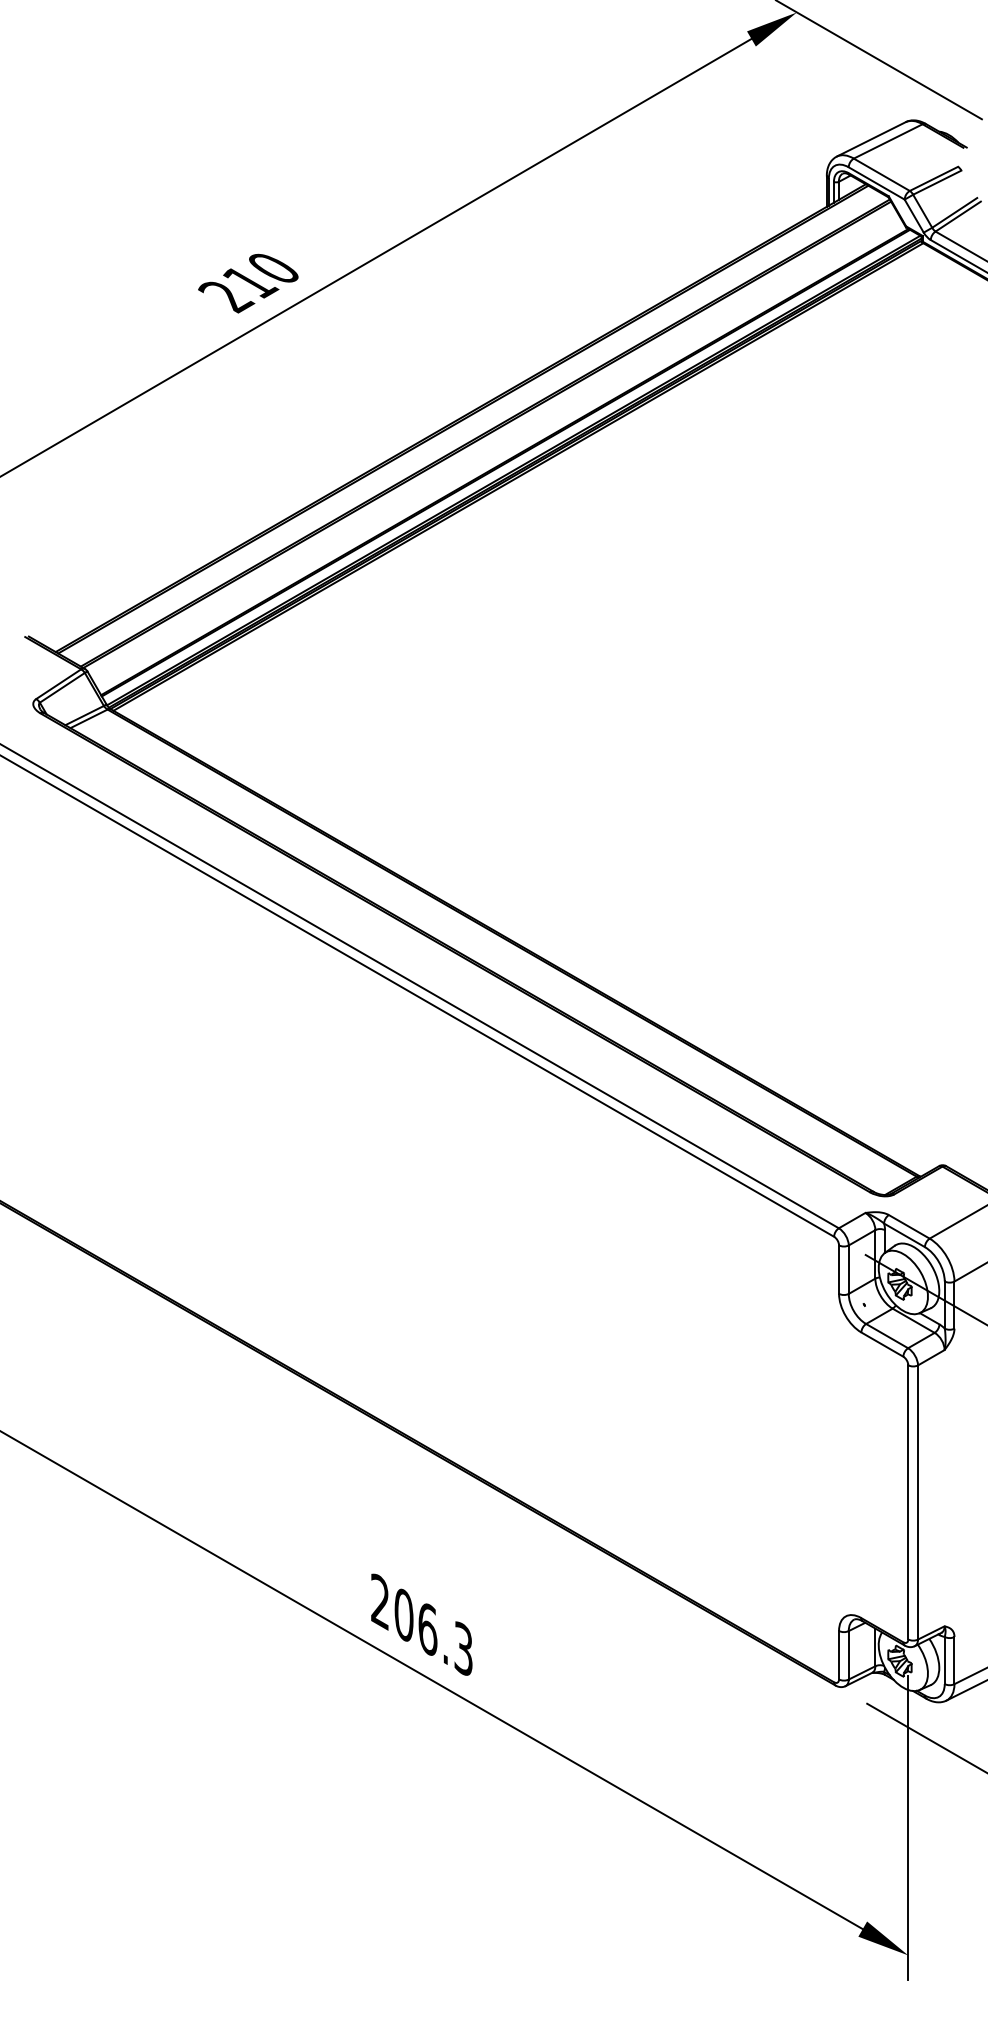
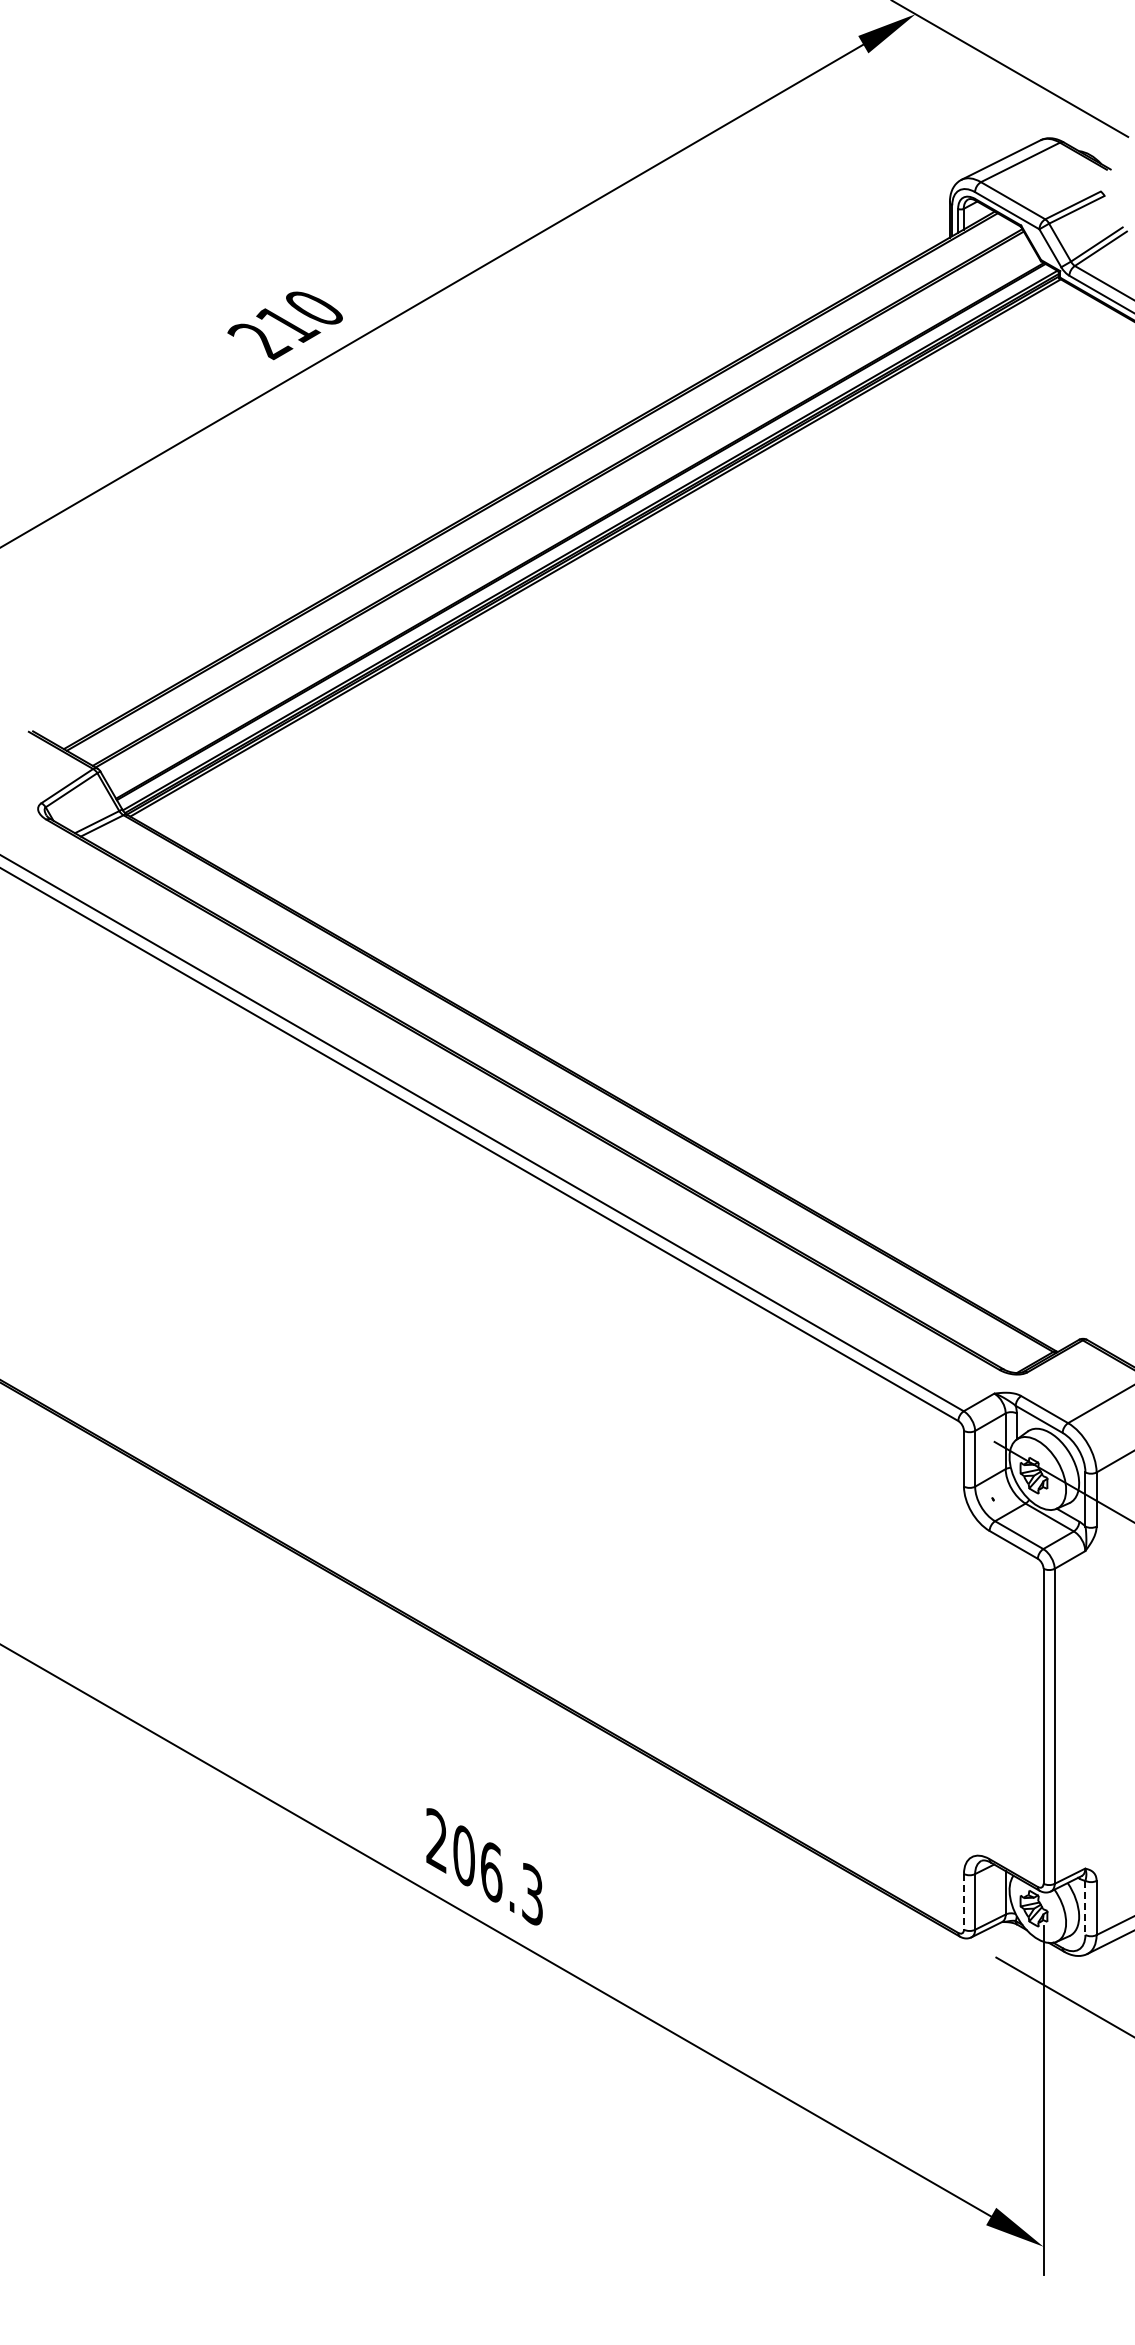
line: (838, 1654) -> (963, 1901), solid -> dashed
line: (944, 1661) -> (1085, 1908), solid -> dashed

